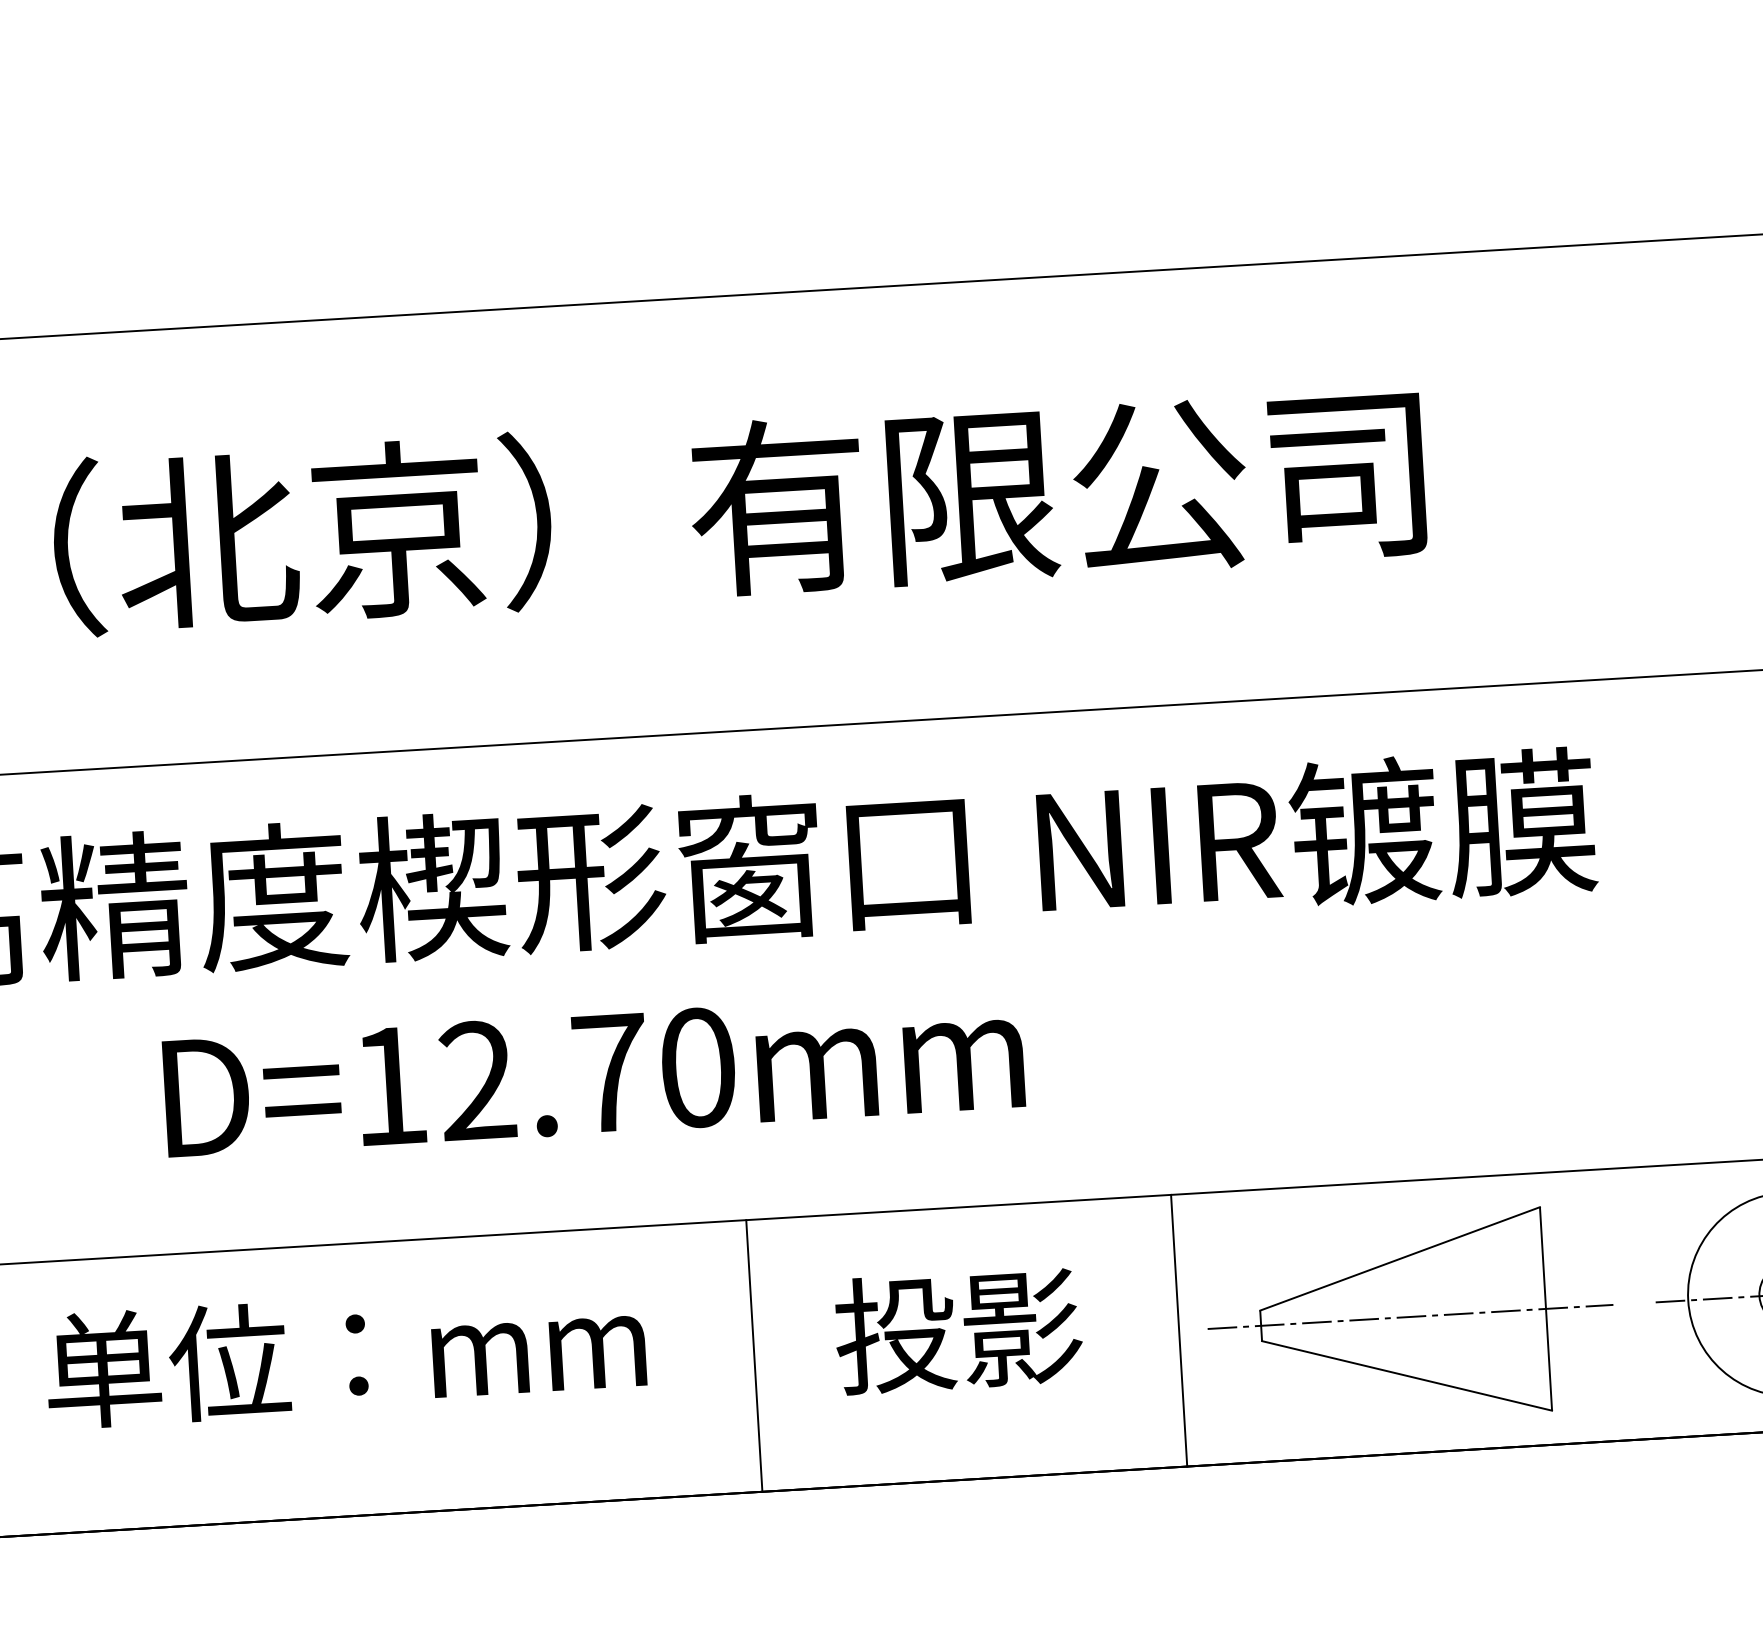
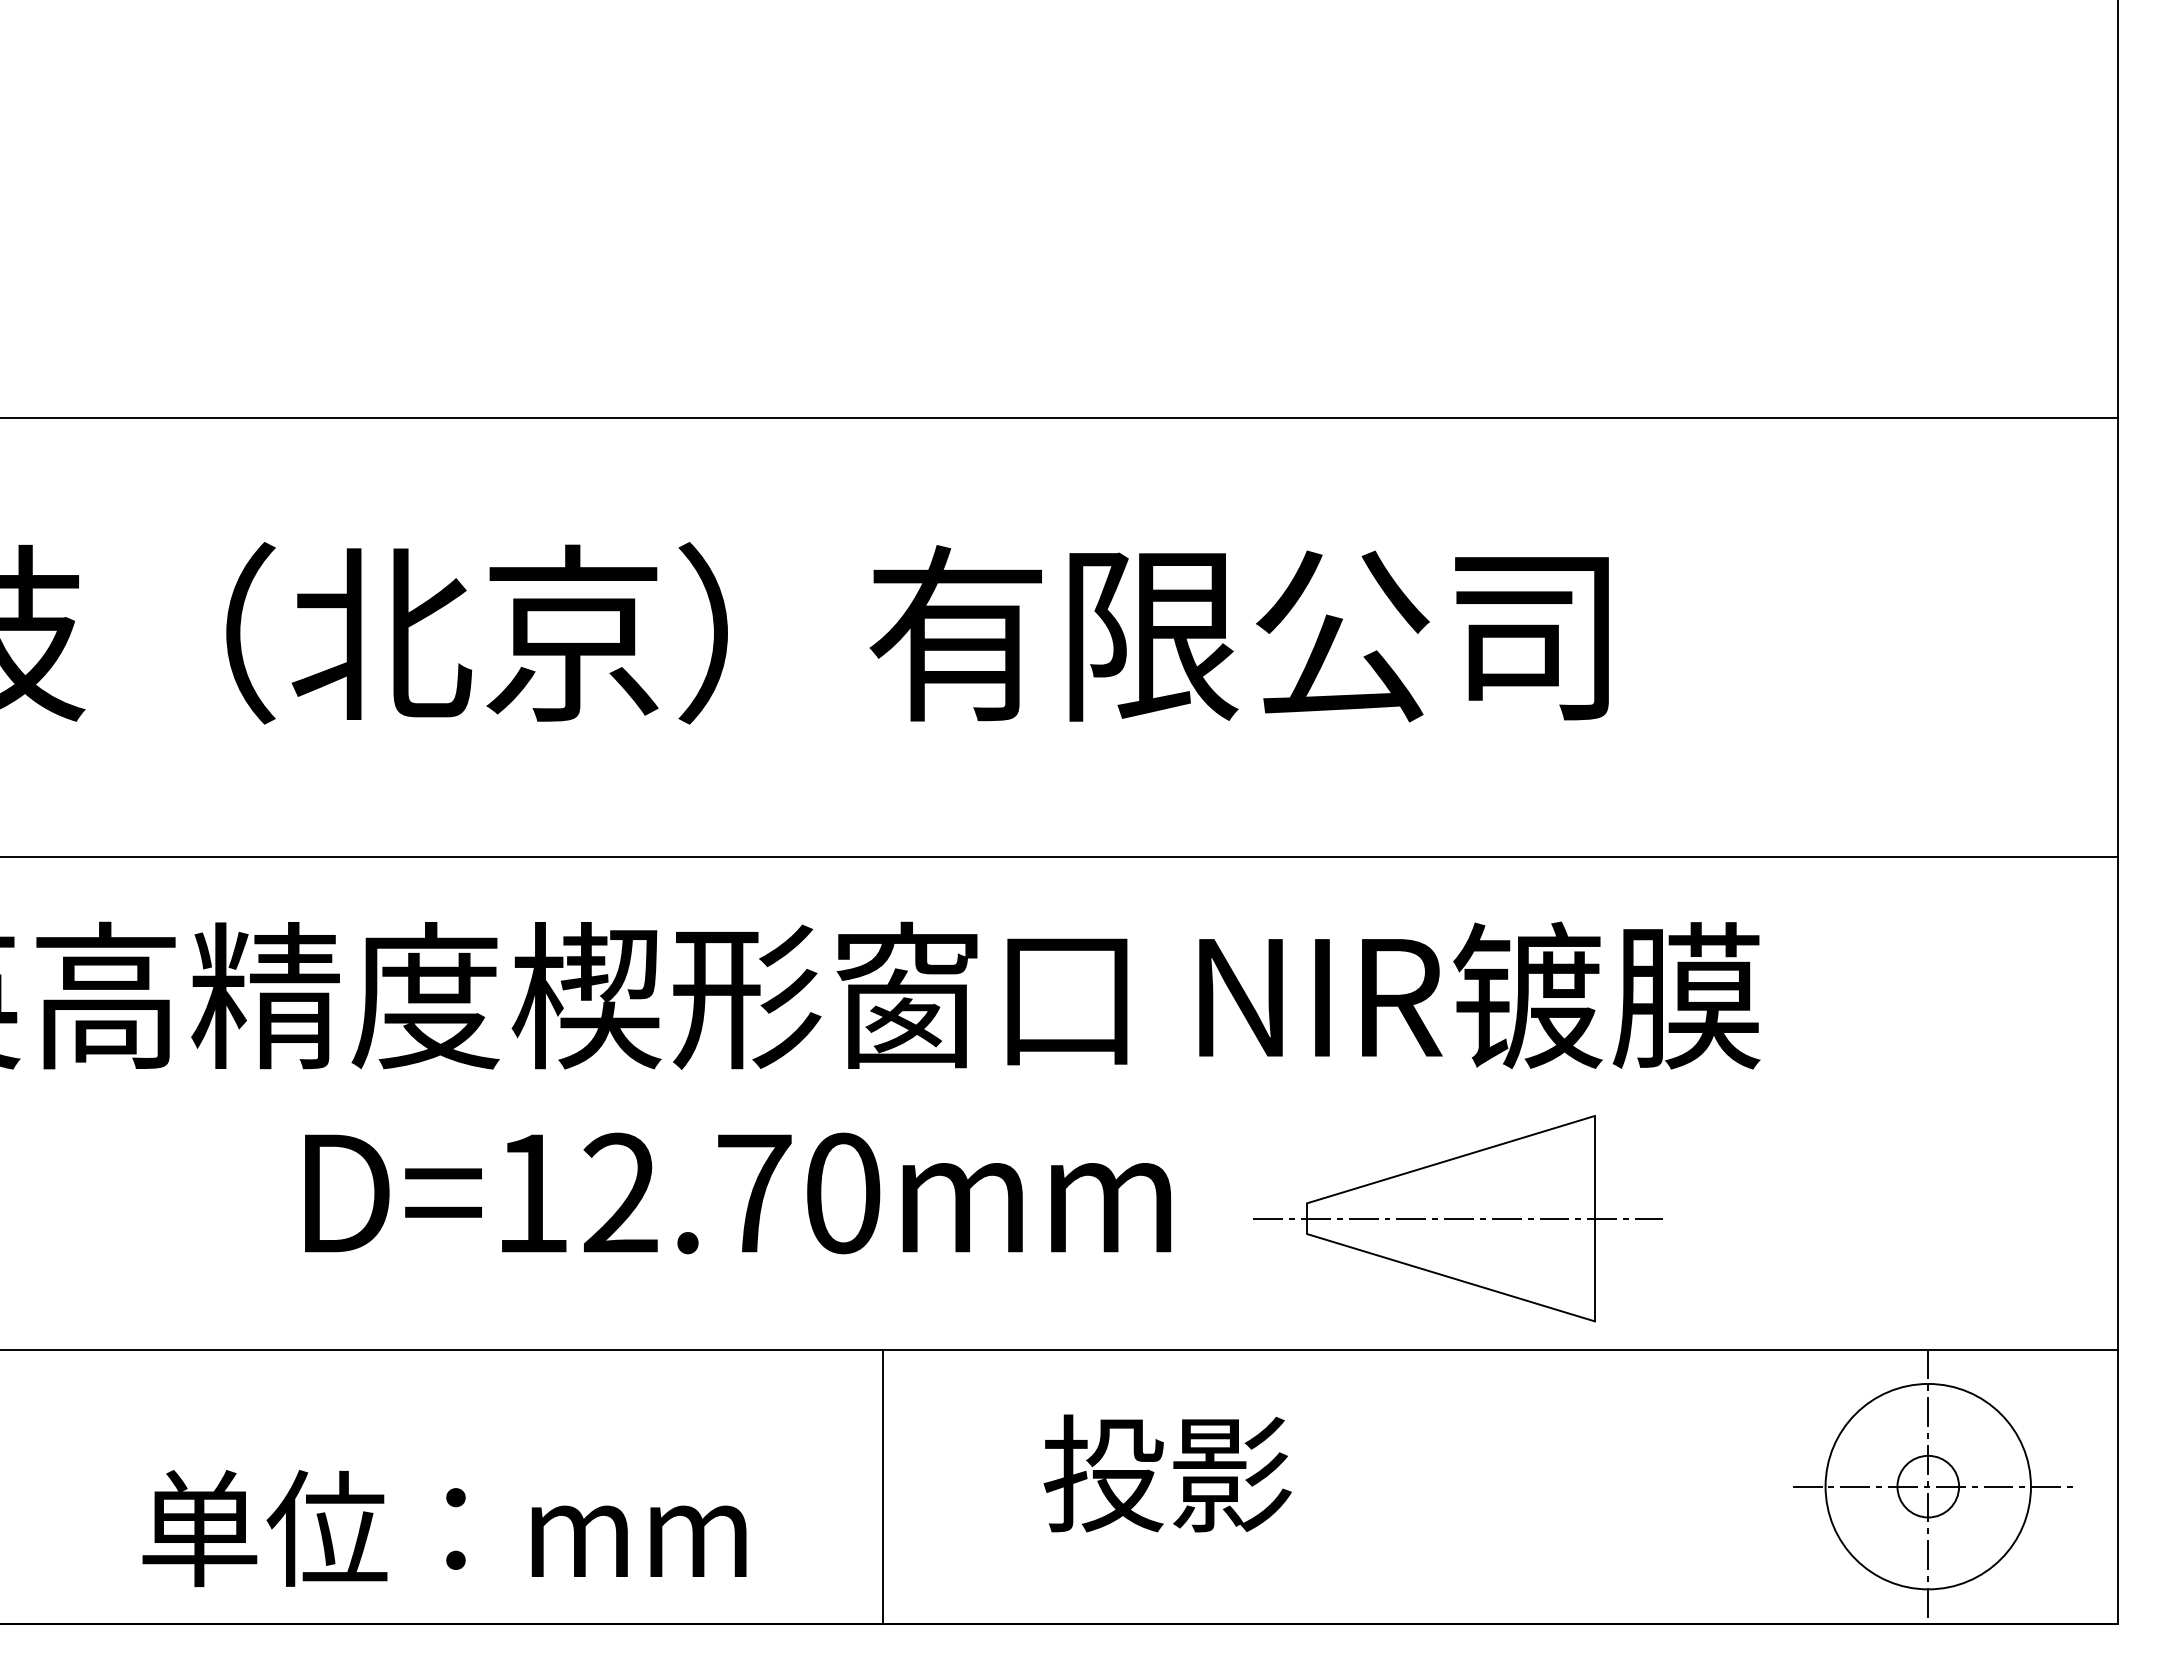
part: (1409, 1316) -> (1457, 1218), moved
text: (958, 1330) -> (1167, 1473), moved
line: (1179, 1330) -> (1311, 1486), removed
text: (345, 1355) -> (444, 1528), moved

